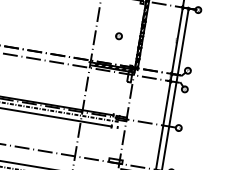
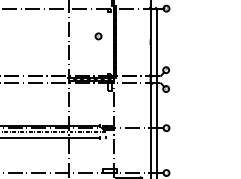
part: (118, 36) -> (98, 36), moved

